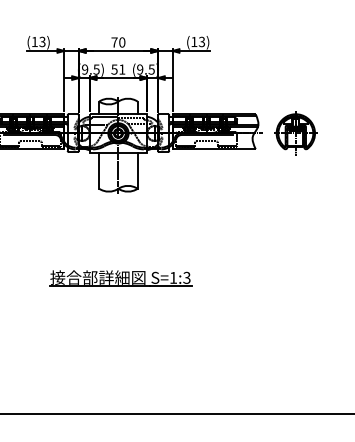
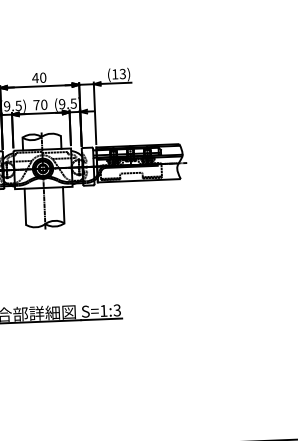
text: (114, 42) -> (35, 78), 70 -> 40
text: (118, 69) -> (40, 104), 51 -> 70
part: (295, 133) -> (219, 161), removed

